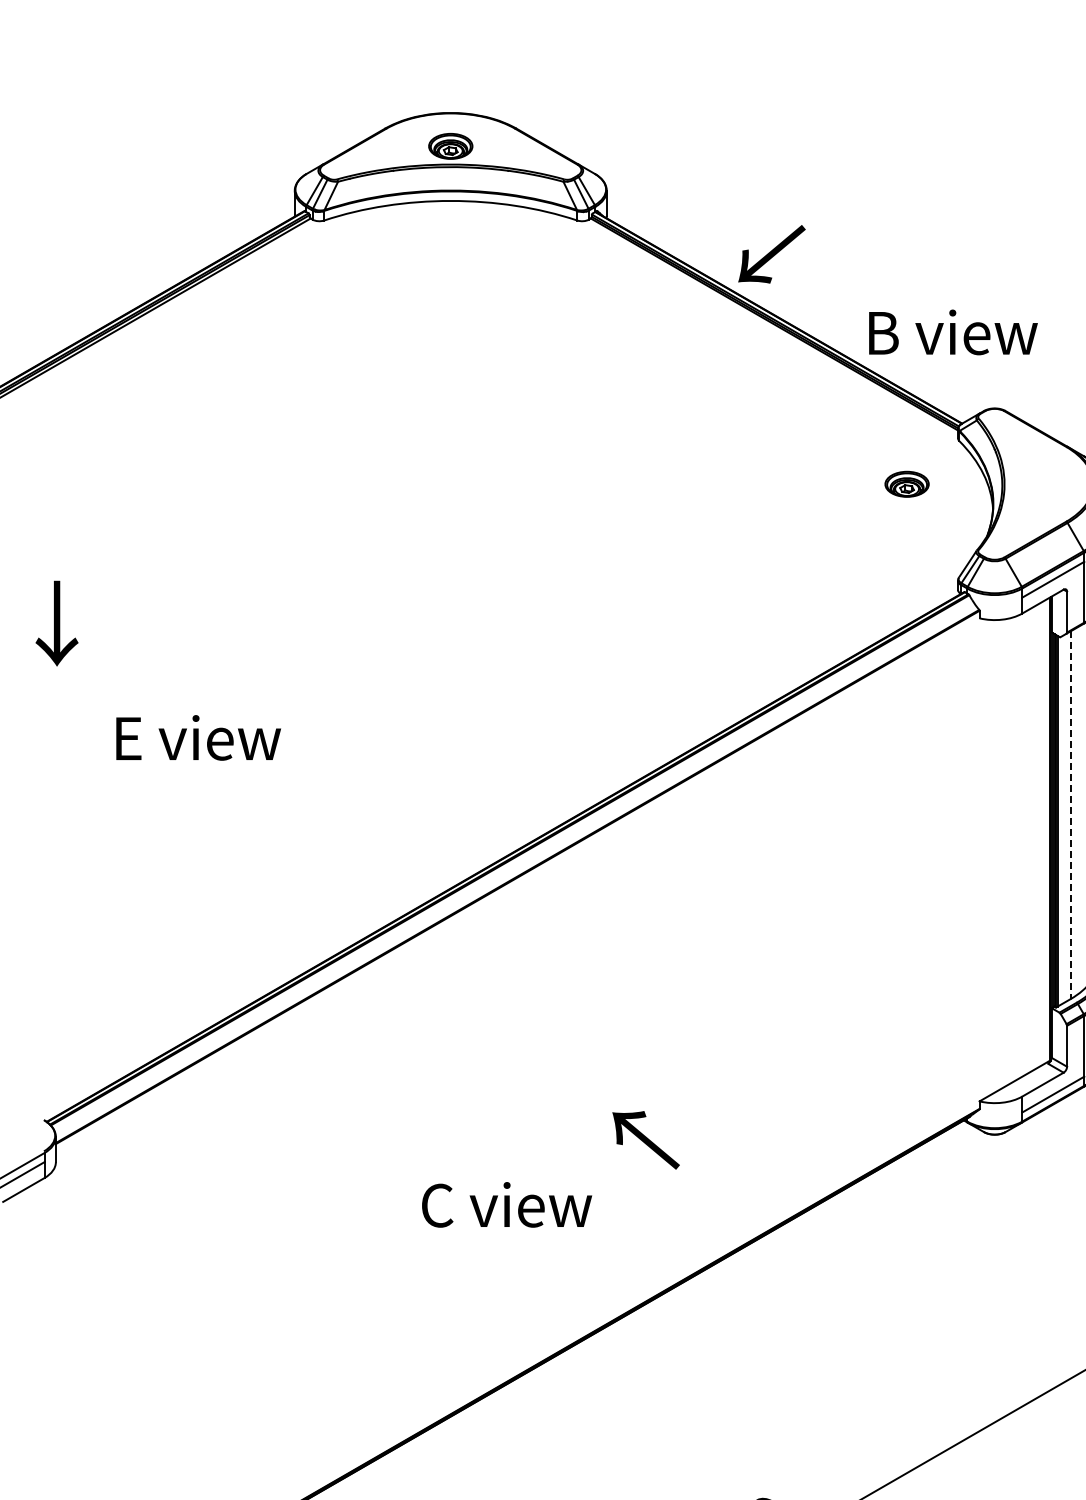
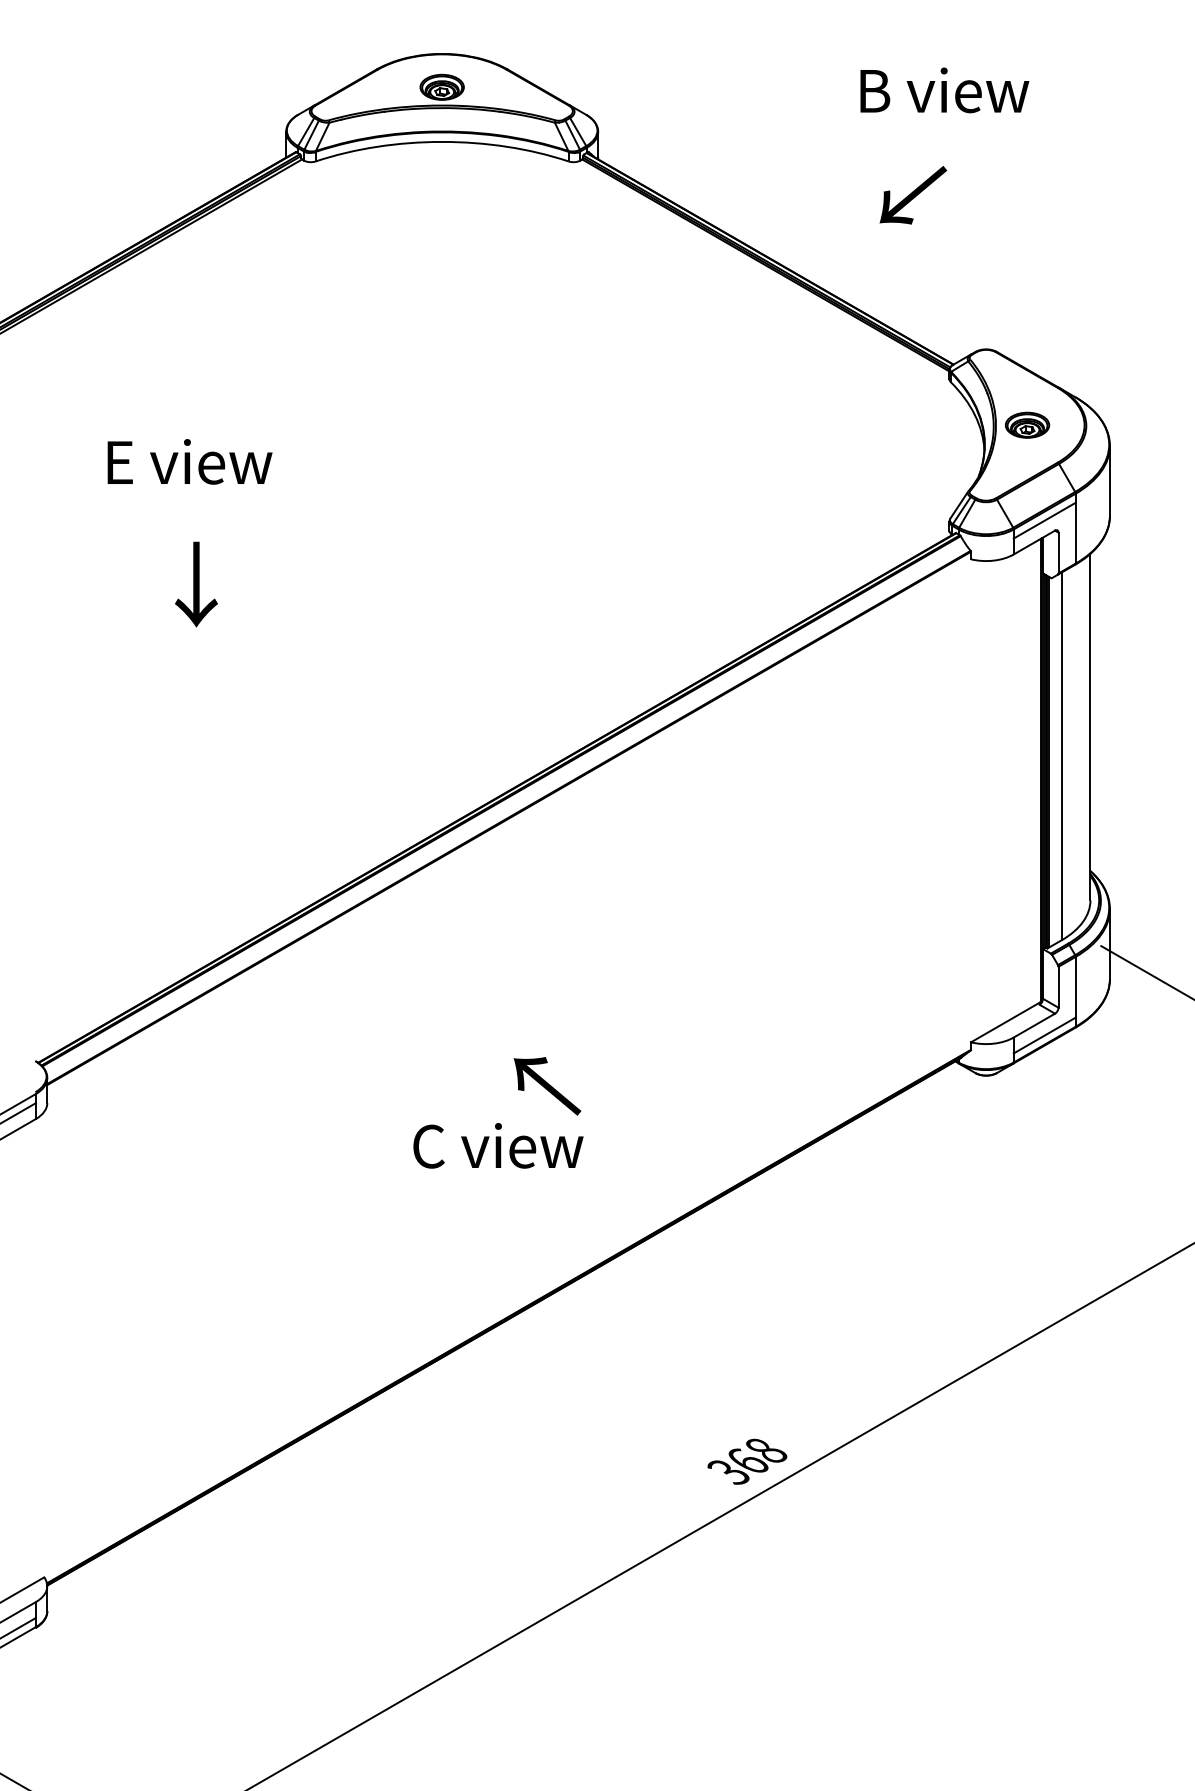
text: (772, 254) -> (913, 195), moved
text: (953, 332) -> (944, 90), moved
part: (907, 483) -> (1027, 424), moved
text: (57, 623) -> (196, 584), moved
text: (198, 737) -> (189, 461), moved
line: (1070, 815) -> (1061, 756), dashed -> solid
text: (646, 1140) -> (547, 1086), moved

